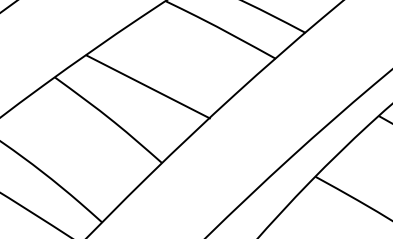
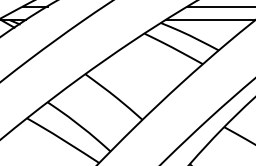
line: (147, 87) -> (134, 79), removed

